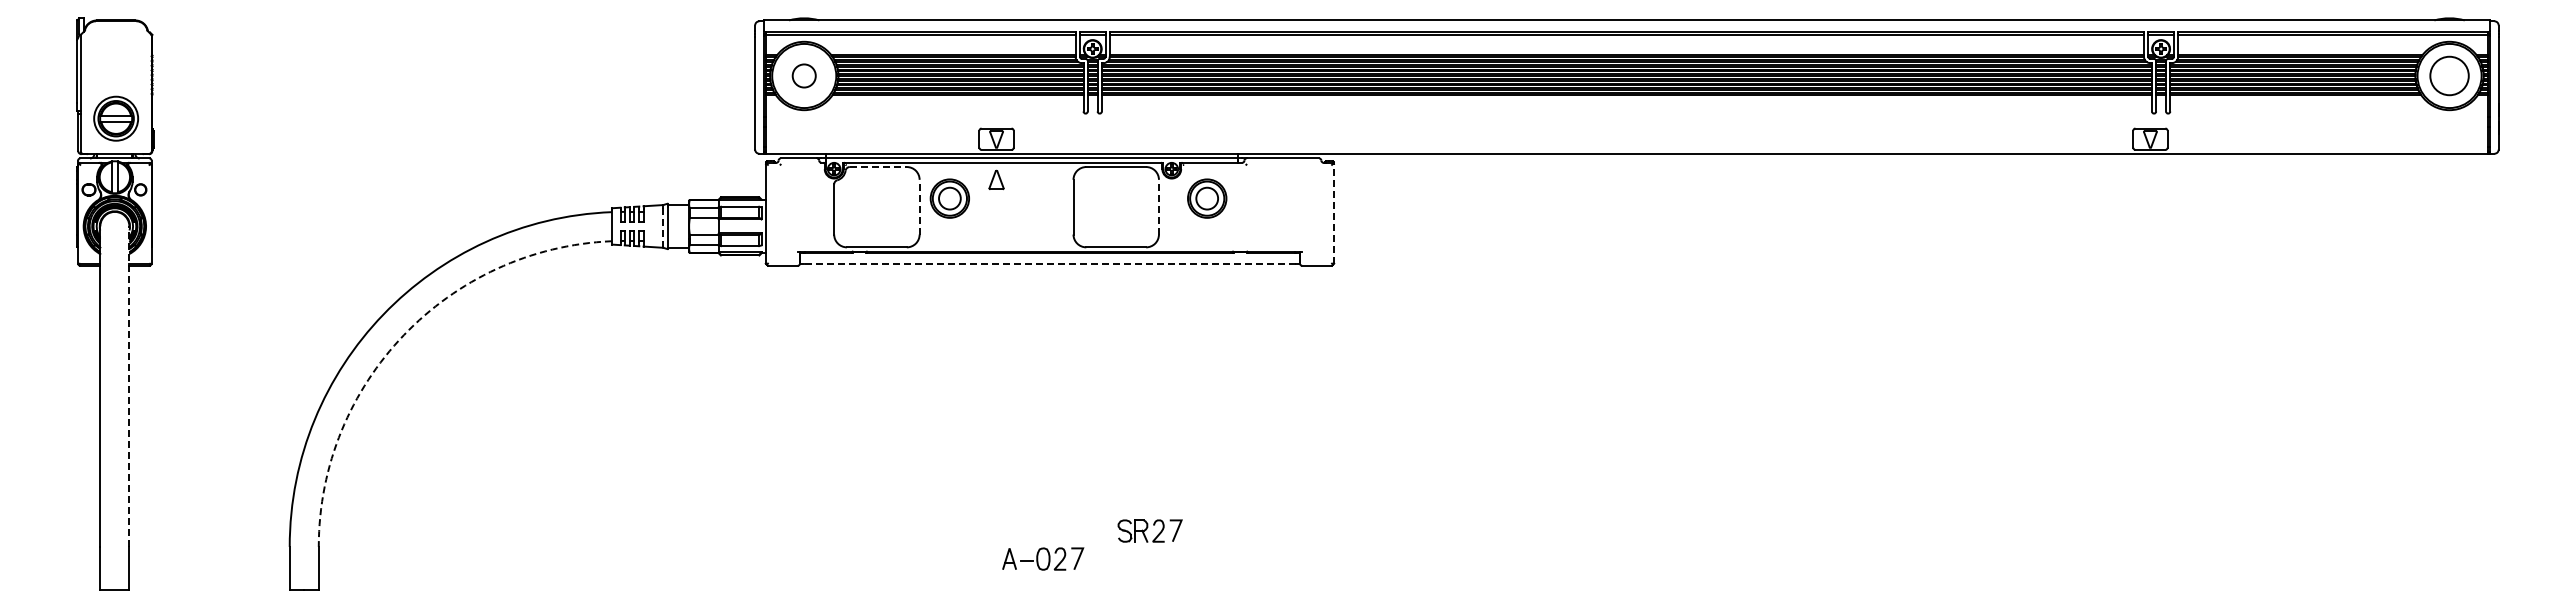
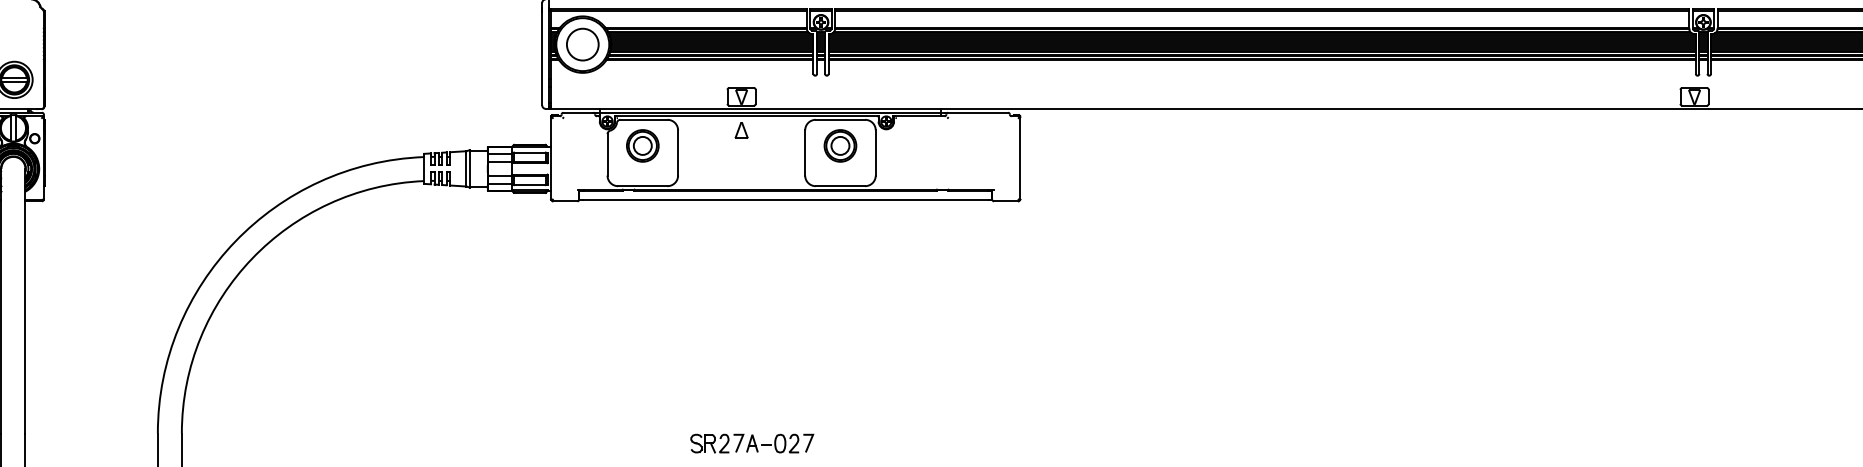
circle: (804, 75) -> (583, 44), size x1.67
line: (878, 167) -> (644, 120), dashed -> solid
part: (949, 198) -> (642, 145), moved
part: (1207, 198) -> (840, 145), moved
line: (919, 206) -> (677, 152), dashed -> solid
line: (1158, 206) -> (875, 152), dashed -> solid
line: (1334, 213) -> (1020, 158), dashed -> solid
line: (663, 227) -> (466, 169), dashed -> solid
line: (1049, 264) -> (785, 200), dashed -> solid
arc: (403, 335) -> (251, 258), dashed -> solid
line: (129, 386) -> (25, 301), dashed -> solid
part: (1149, 530) -> (716, 443), moved

